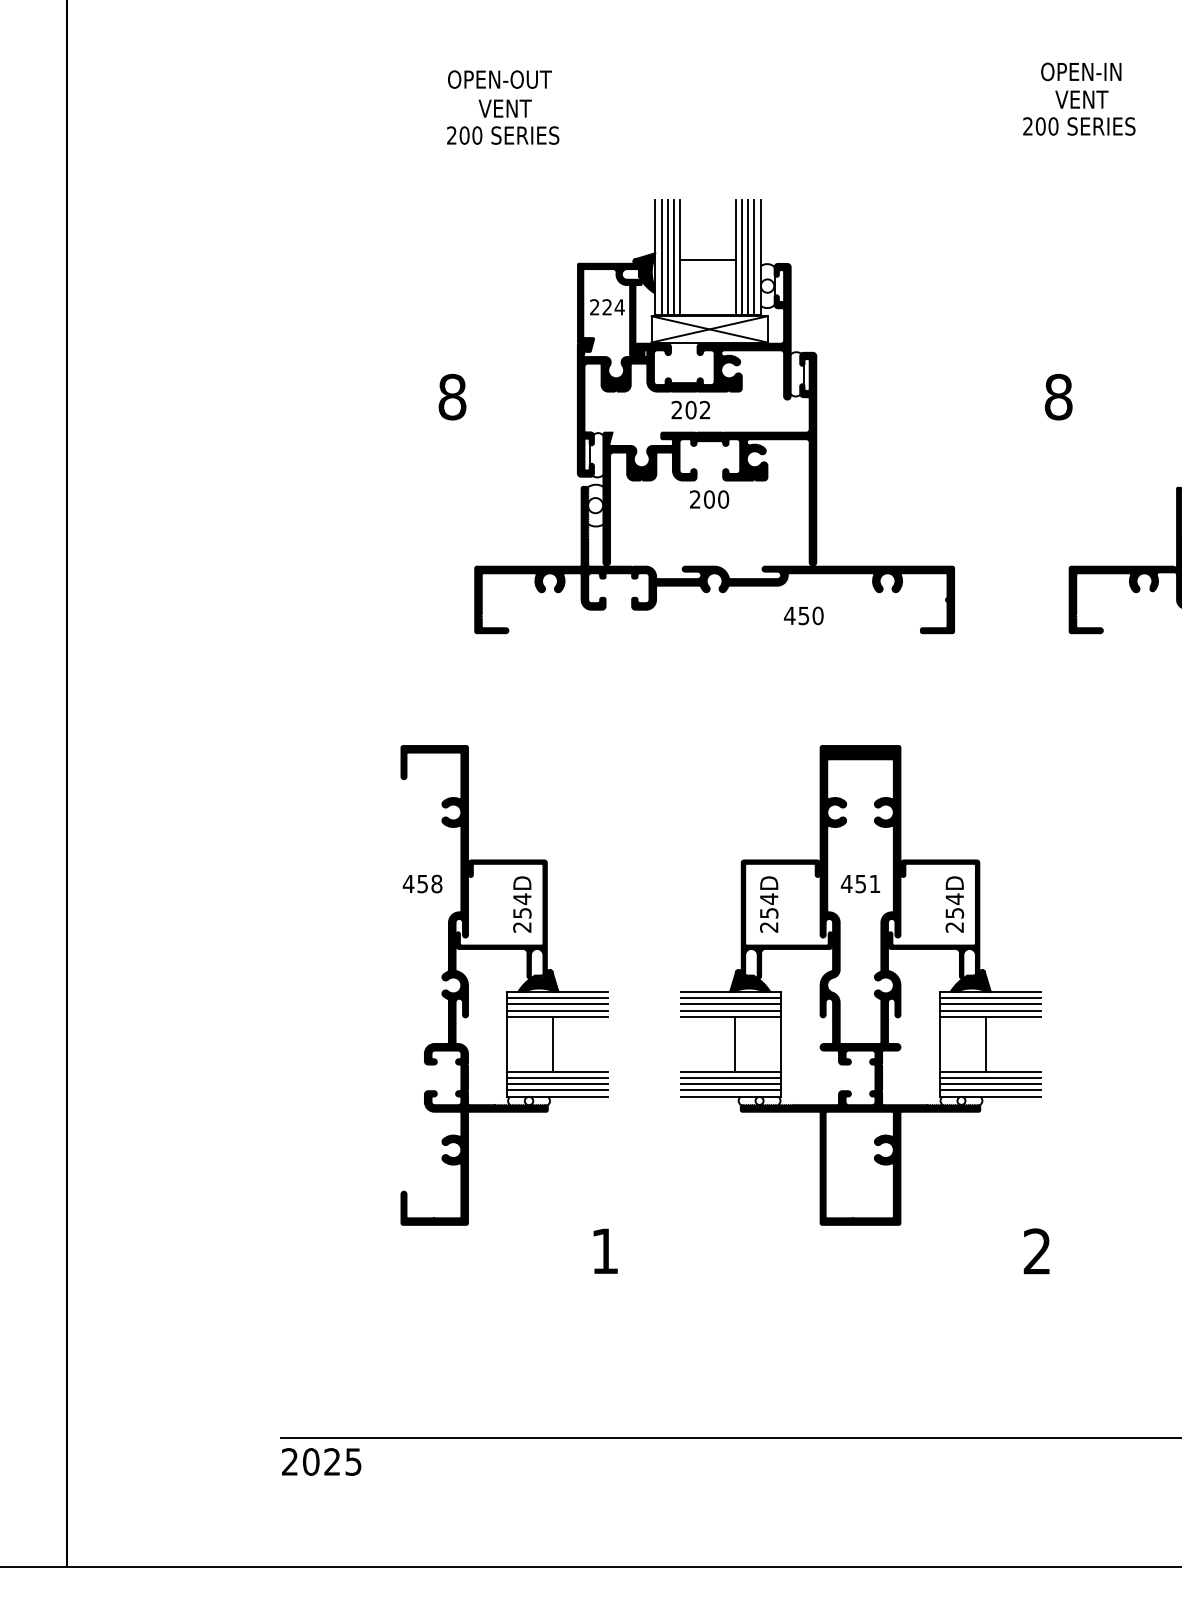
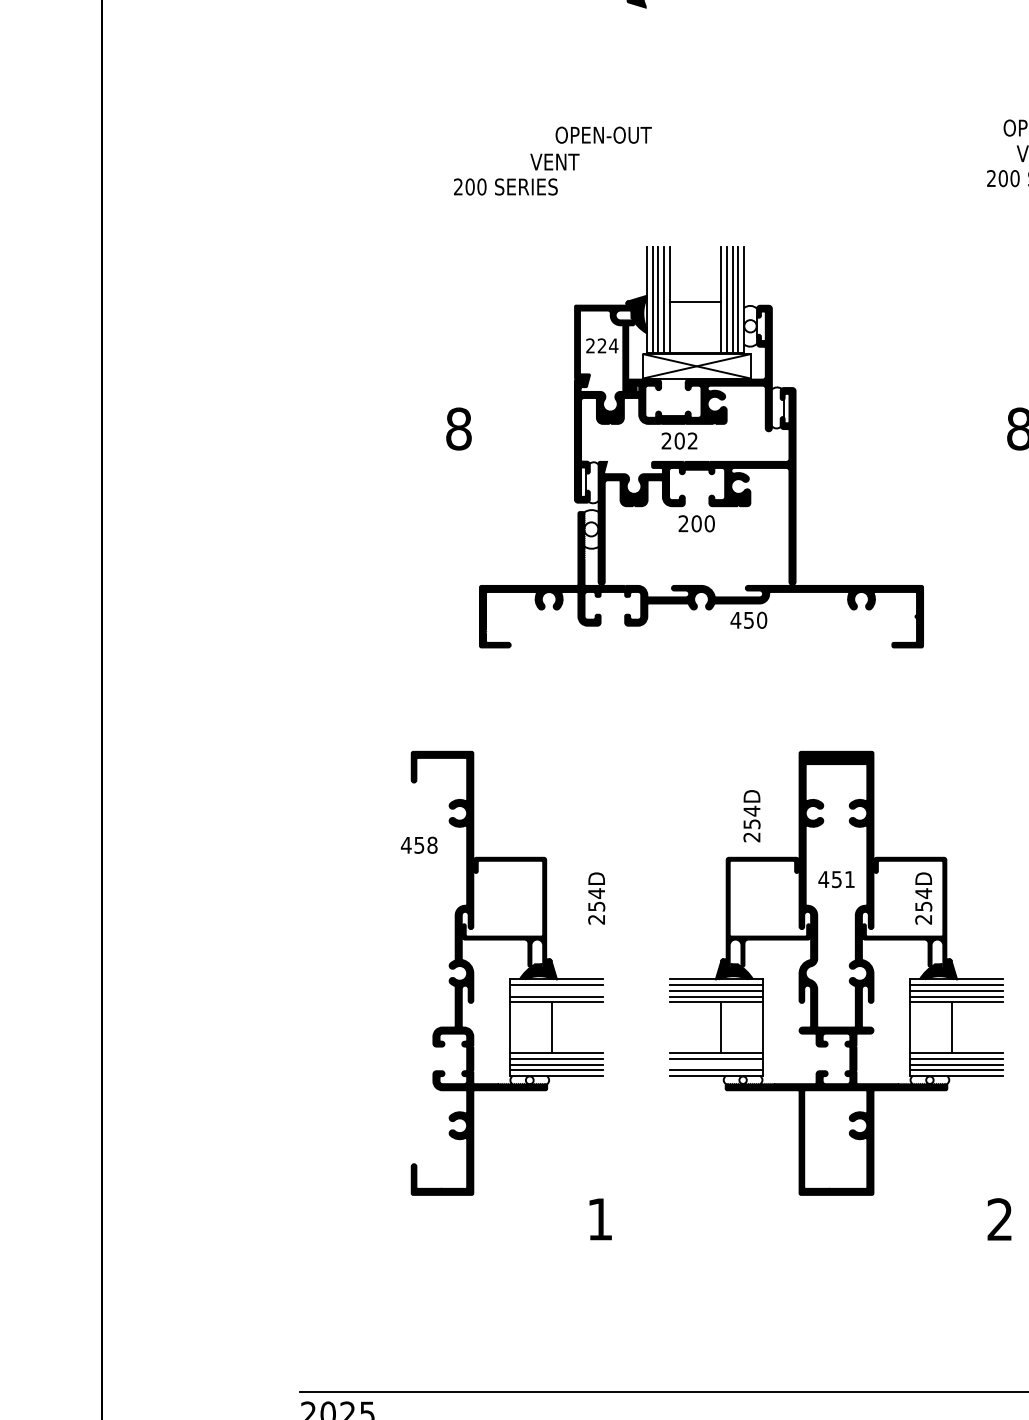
text: (499, 79) -> (603, 135), moved
text: (504, 108) -> (554, 161), moved
text: (803, 615) -> (748, 619), moved
text: (422, 883) -> (419, 844), moved
text: (522, 904) -> (596, 898), moved
text: (769, 904) -> (752, 816), moved
line: (557, 1004) -> (556, 991), removed
line: (730, 1084) -> (716, 1065), removed

